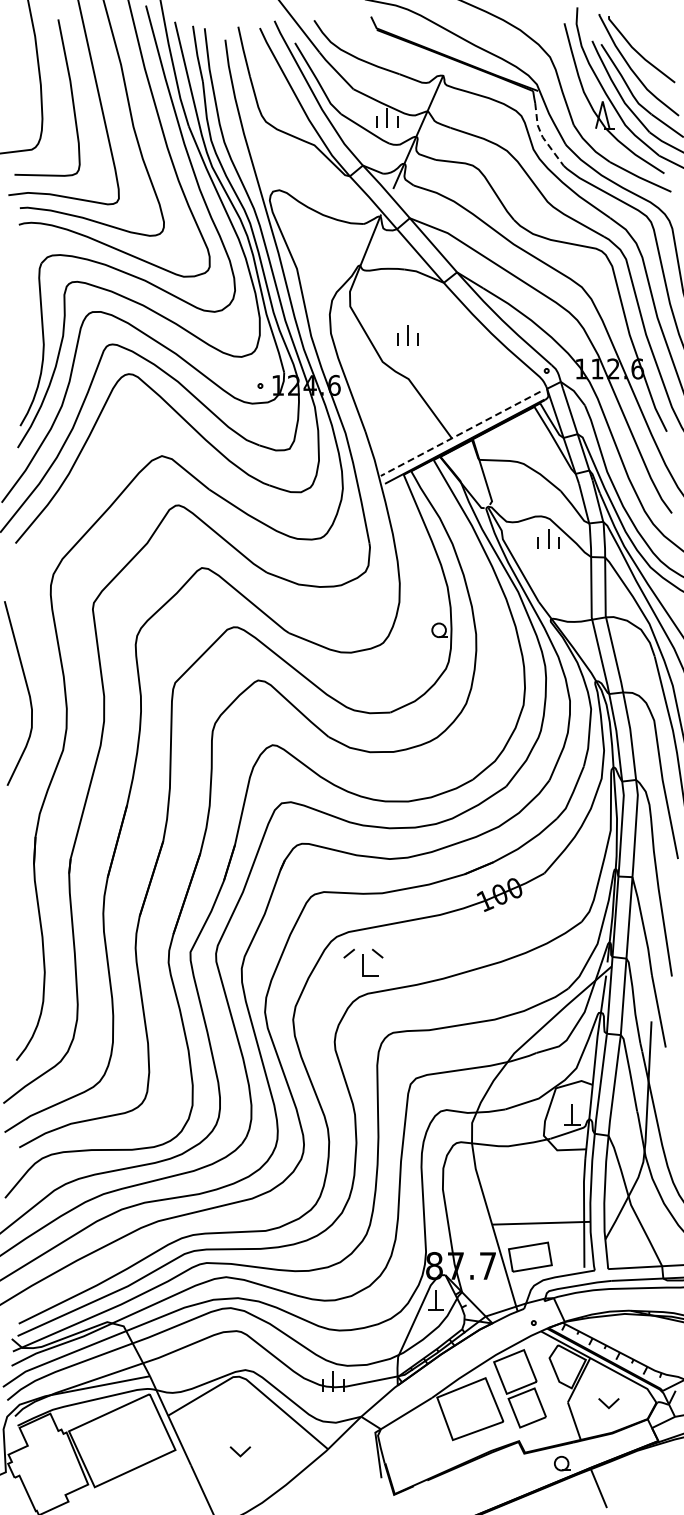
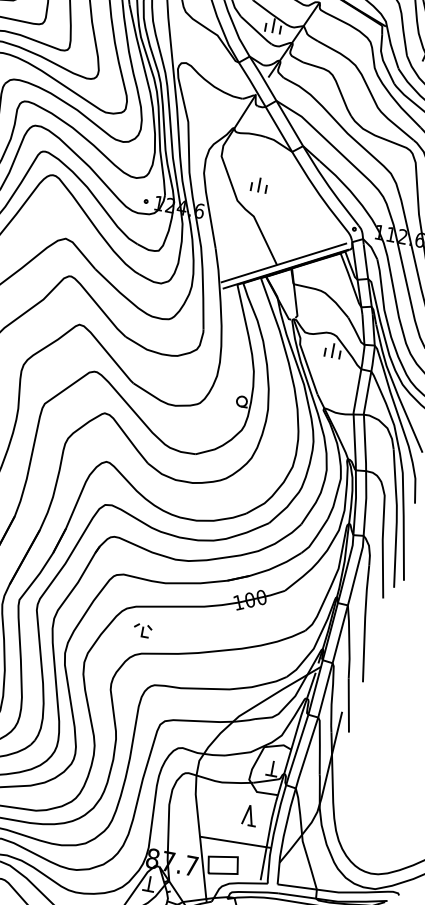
line: (542, 137) -> (382, 60), dashed -> solid
line: (459, 434) -> (283, 263), dashed -> solid
part: (363, 962) -> (142, 630), size x0.62
part: (553, 1183) -> (249, 815), added

